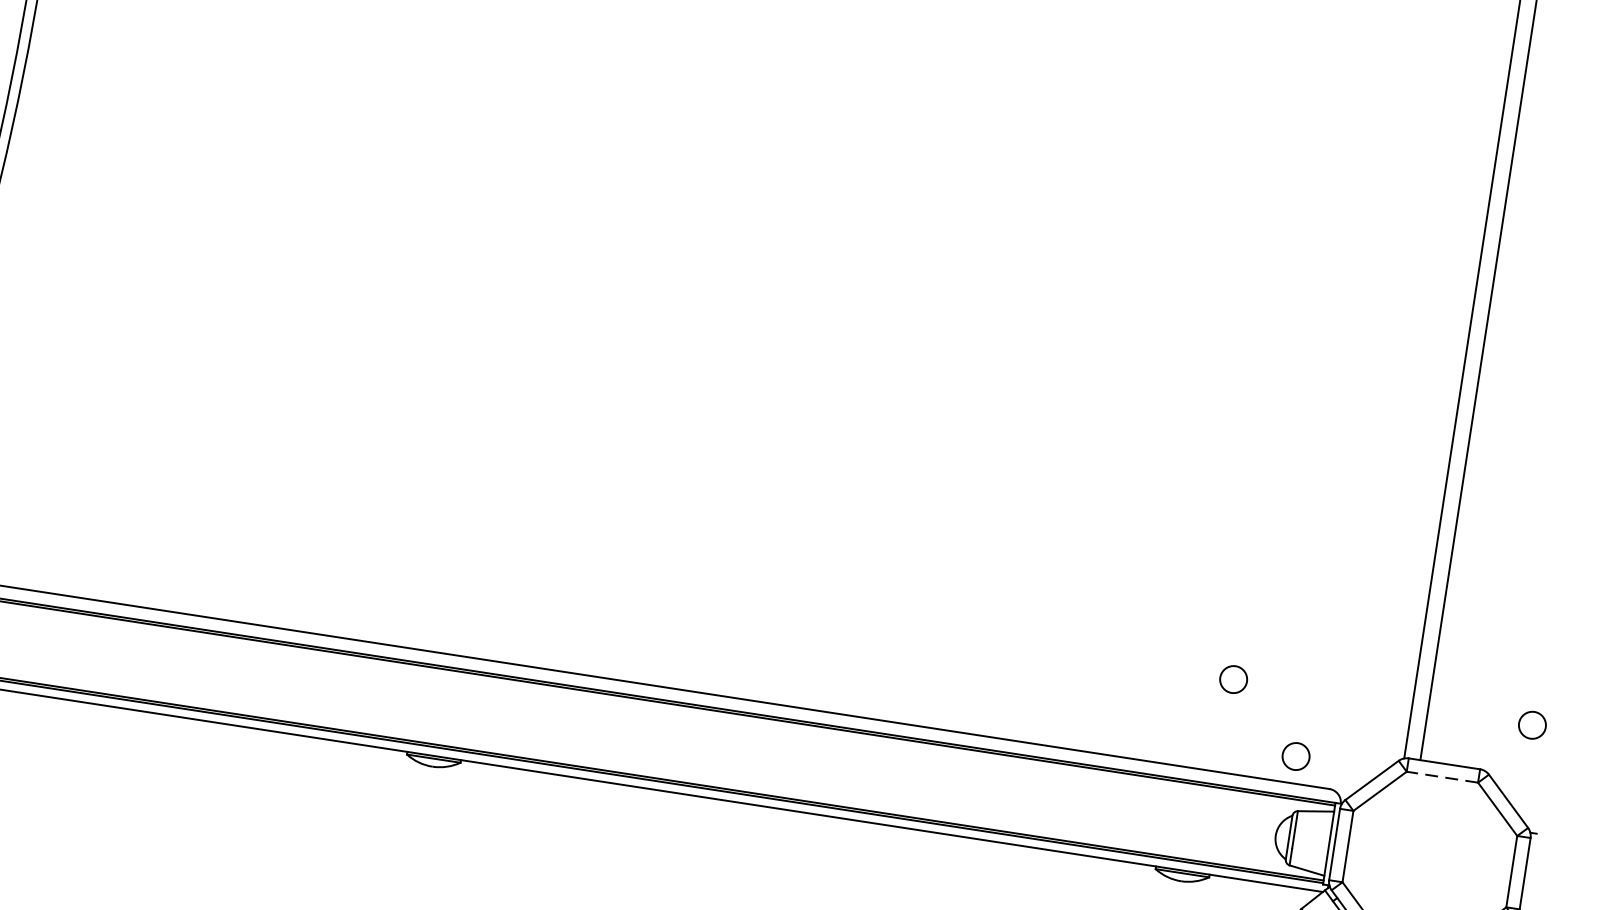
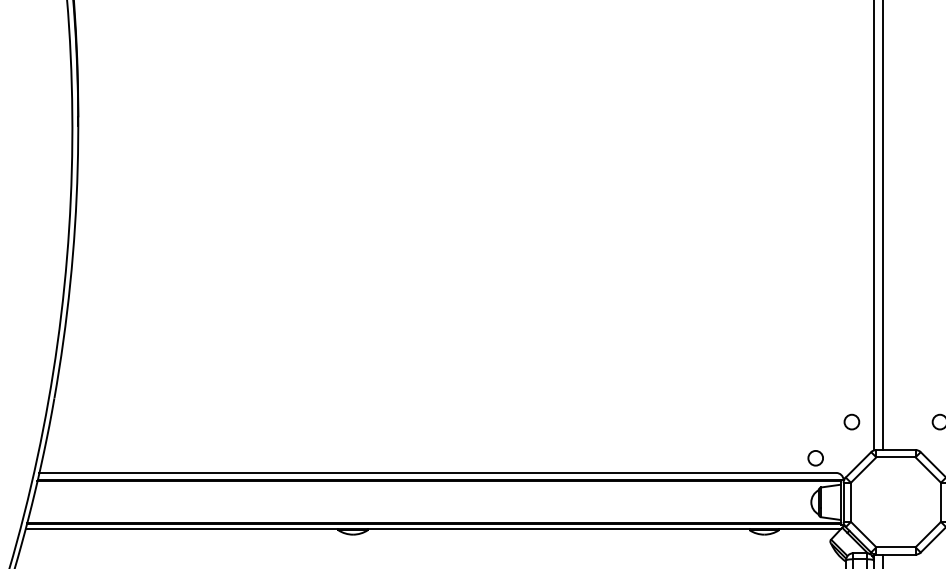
circle: (1233, 678) -> (851, 421), moved
line: (1441, 777) -> (895, 457), dashed -> solid

